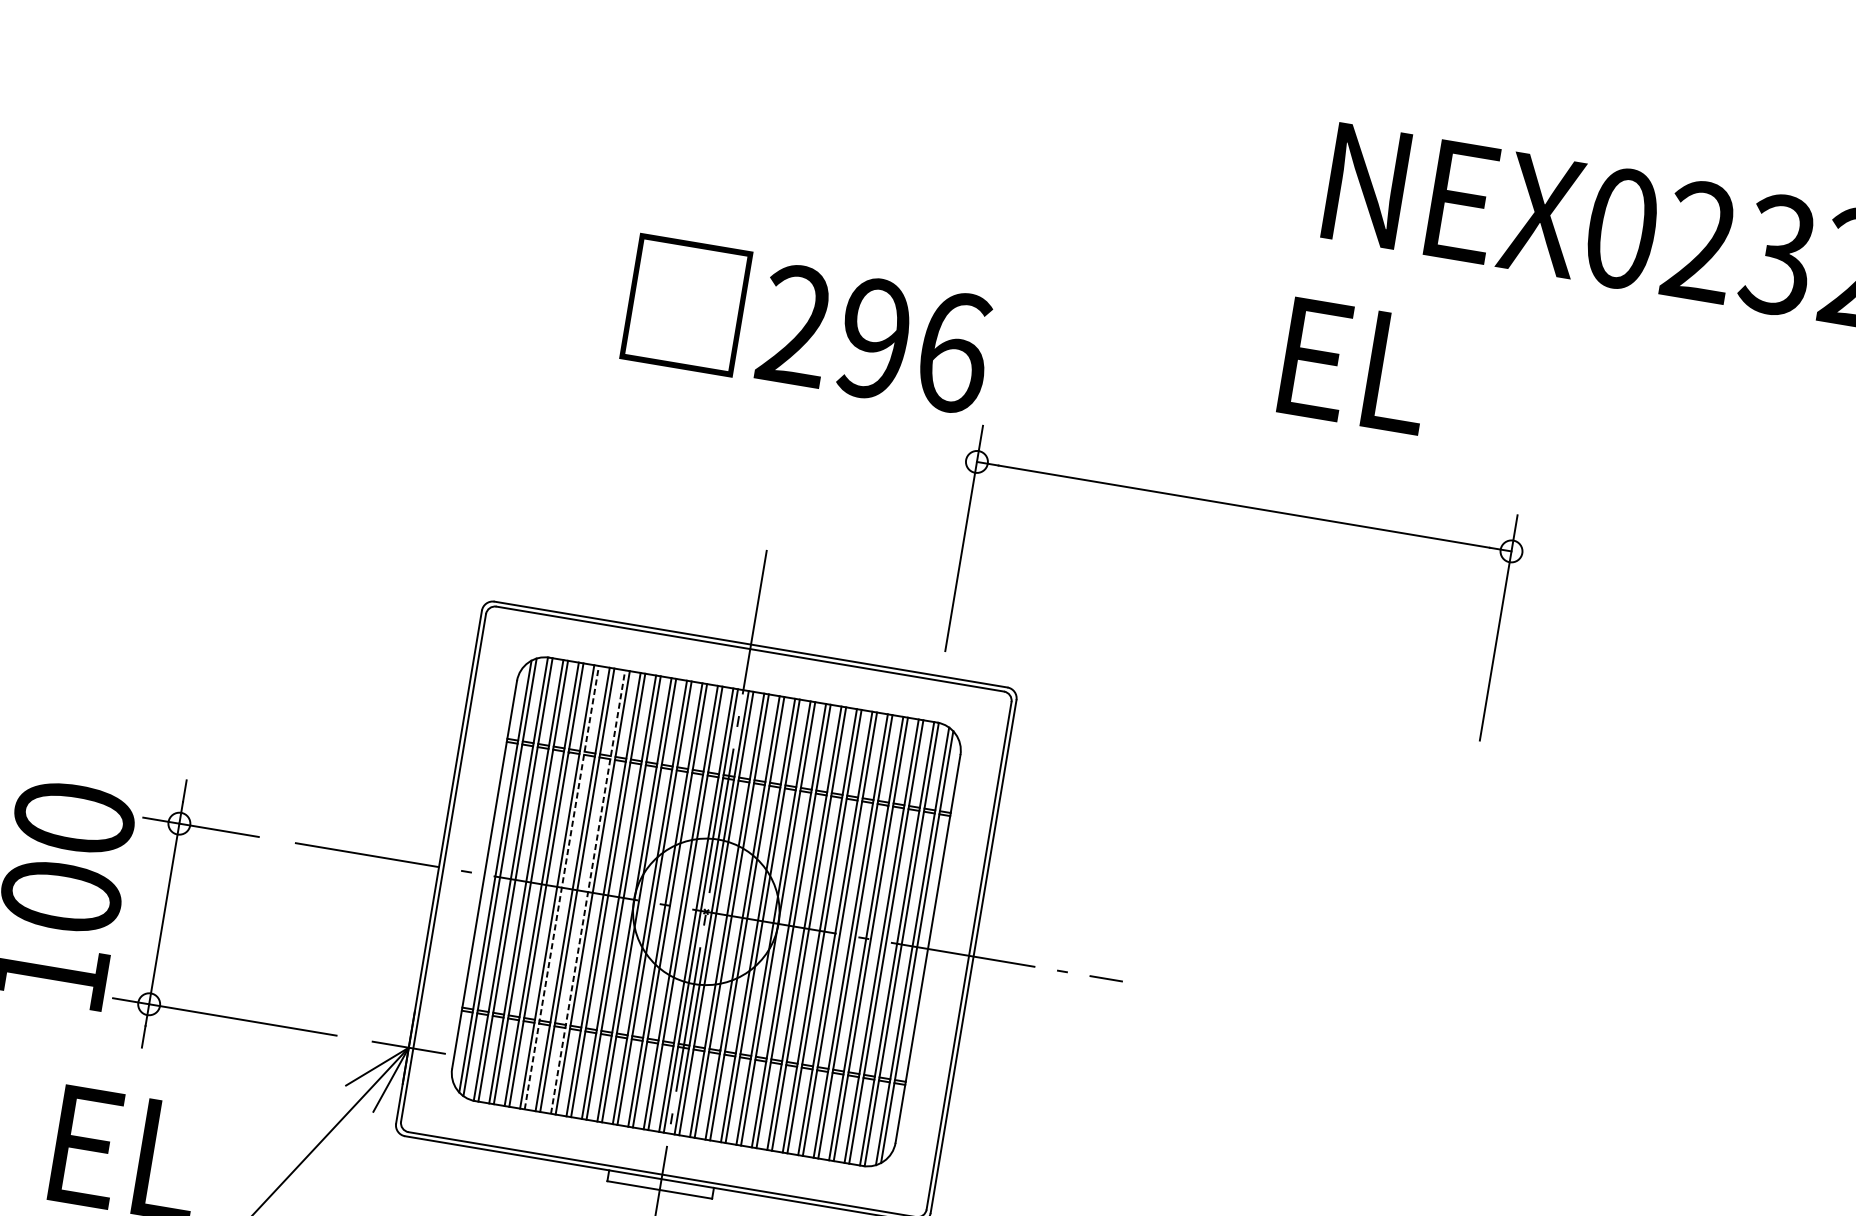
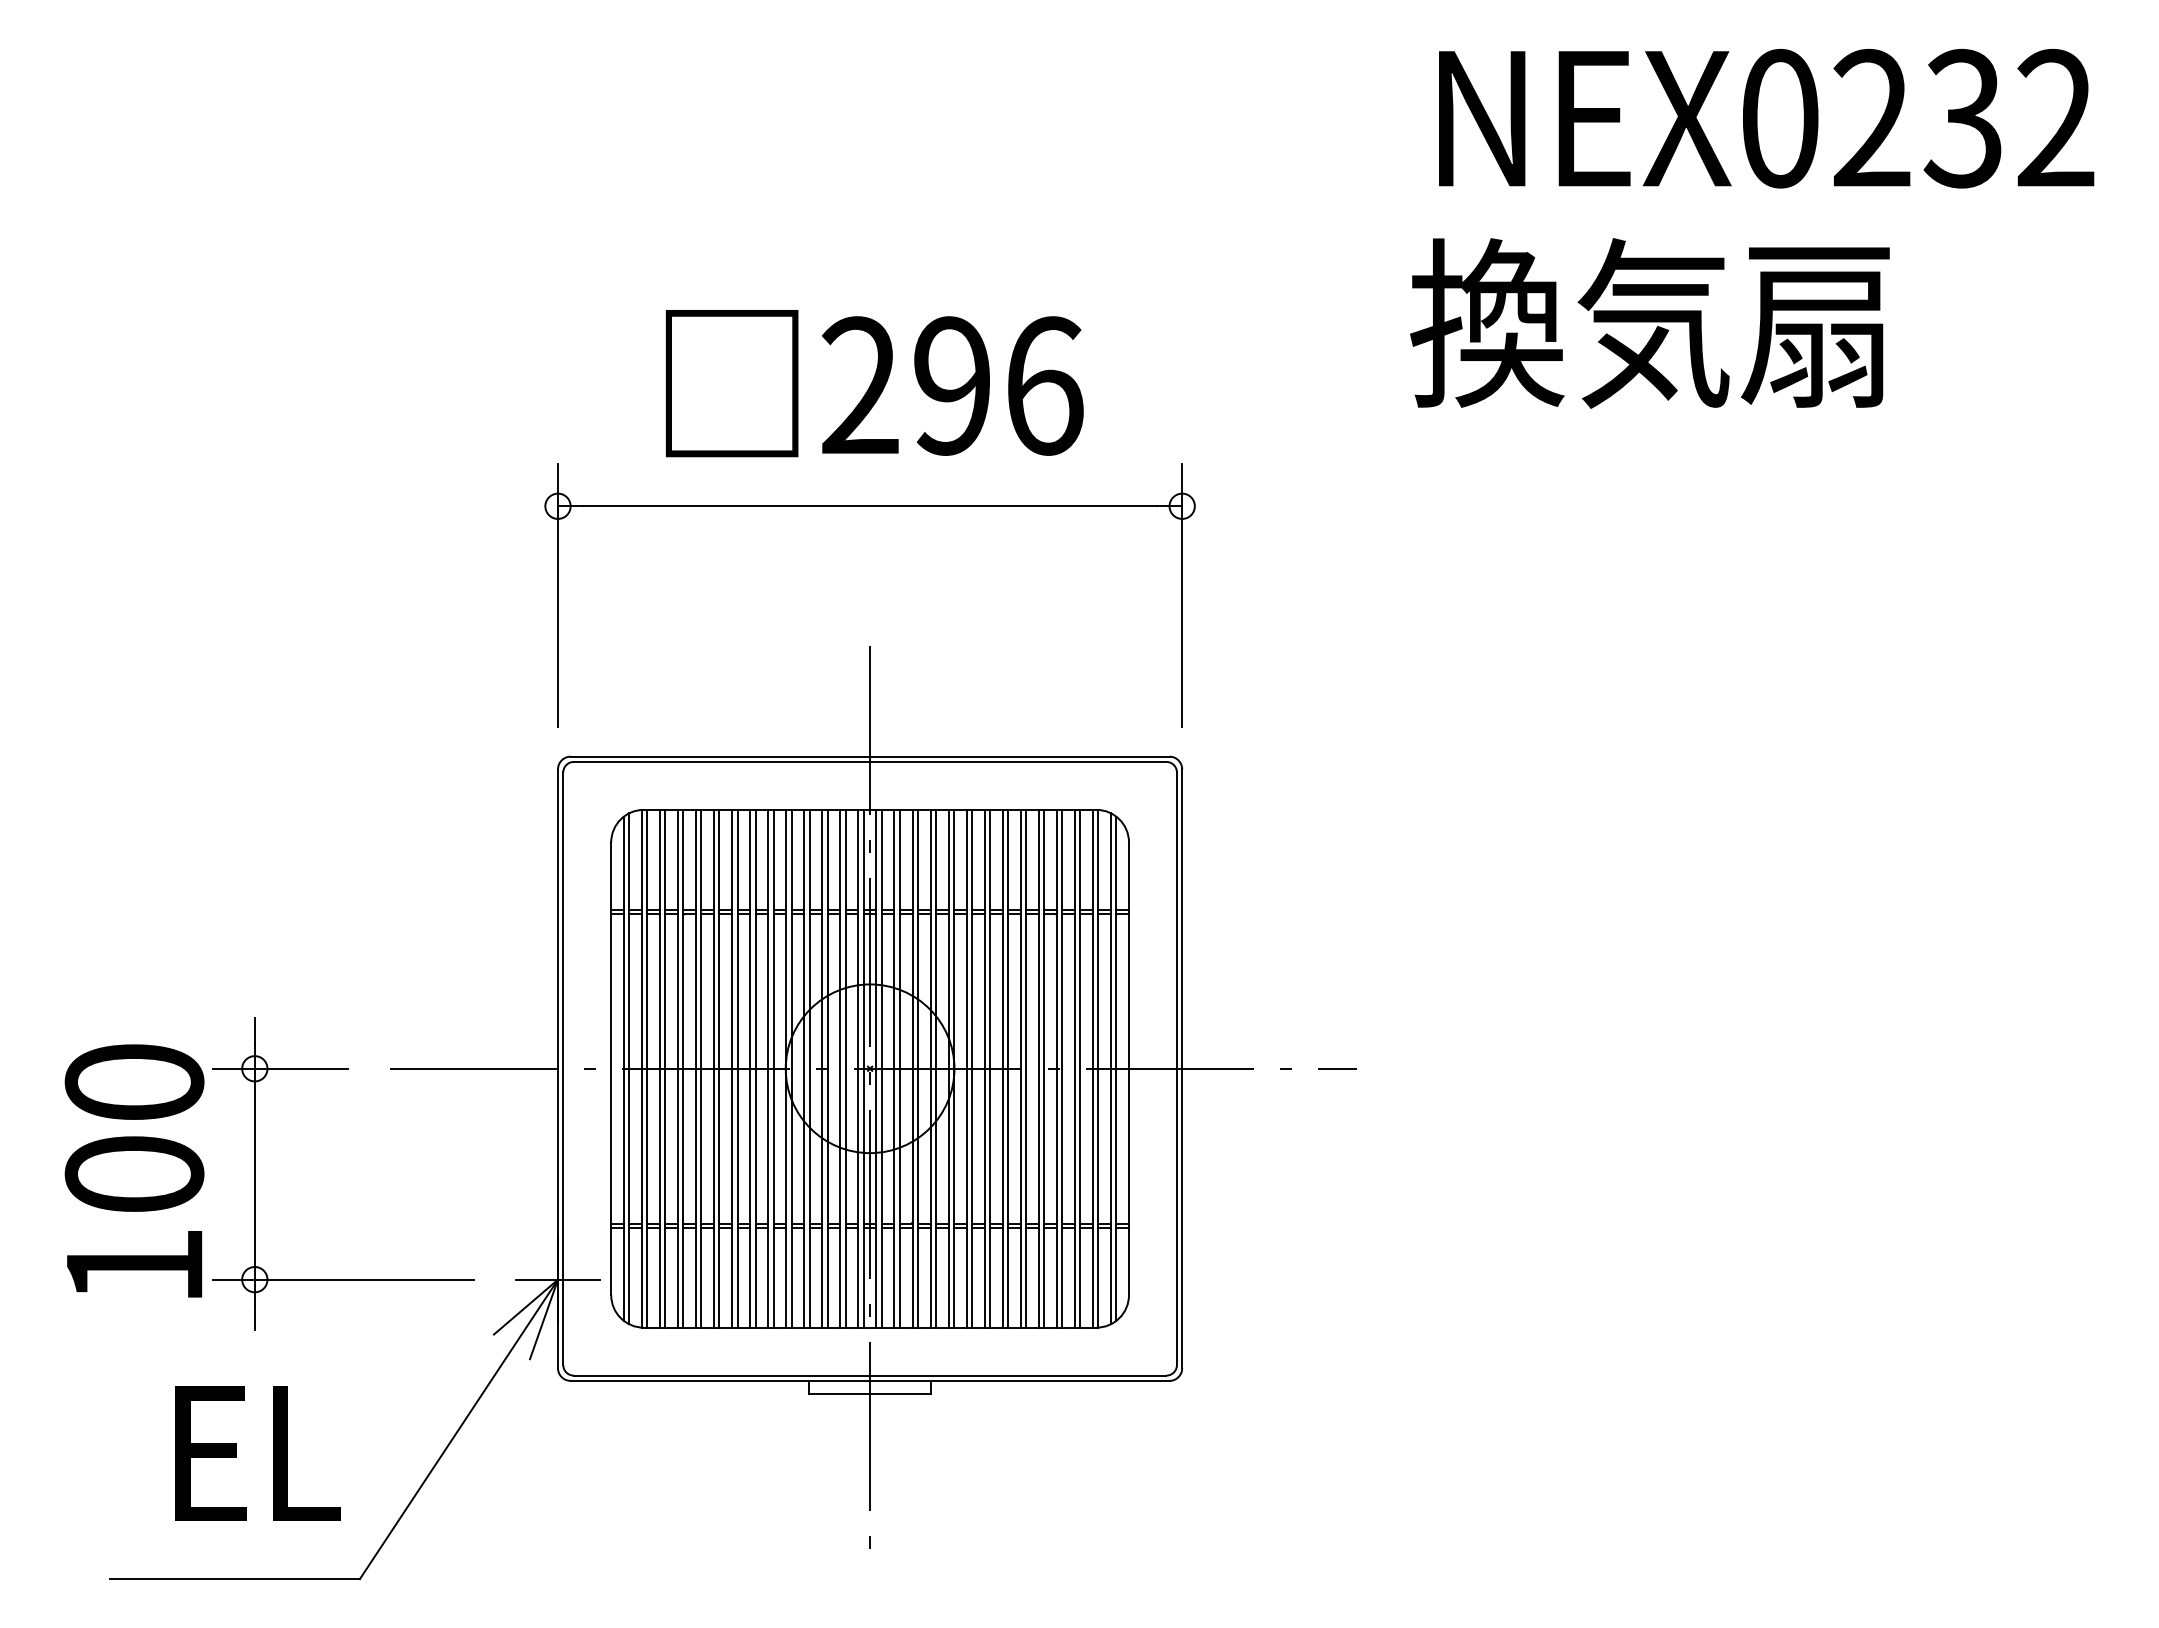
text: (1480, 385) -> (1649, 323), EL -> 換気扇
part: (1243, 506) -> (869, 506), moved
line: (561, 887) -> (701, 1068), dashed -> solid
line: (588, 891) -> (732, 1068), dashed -> solid

